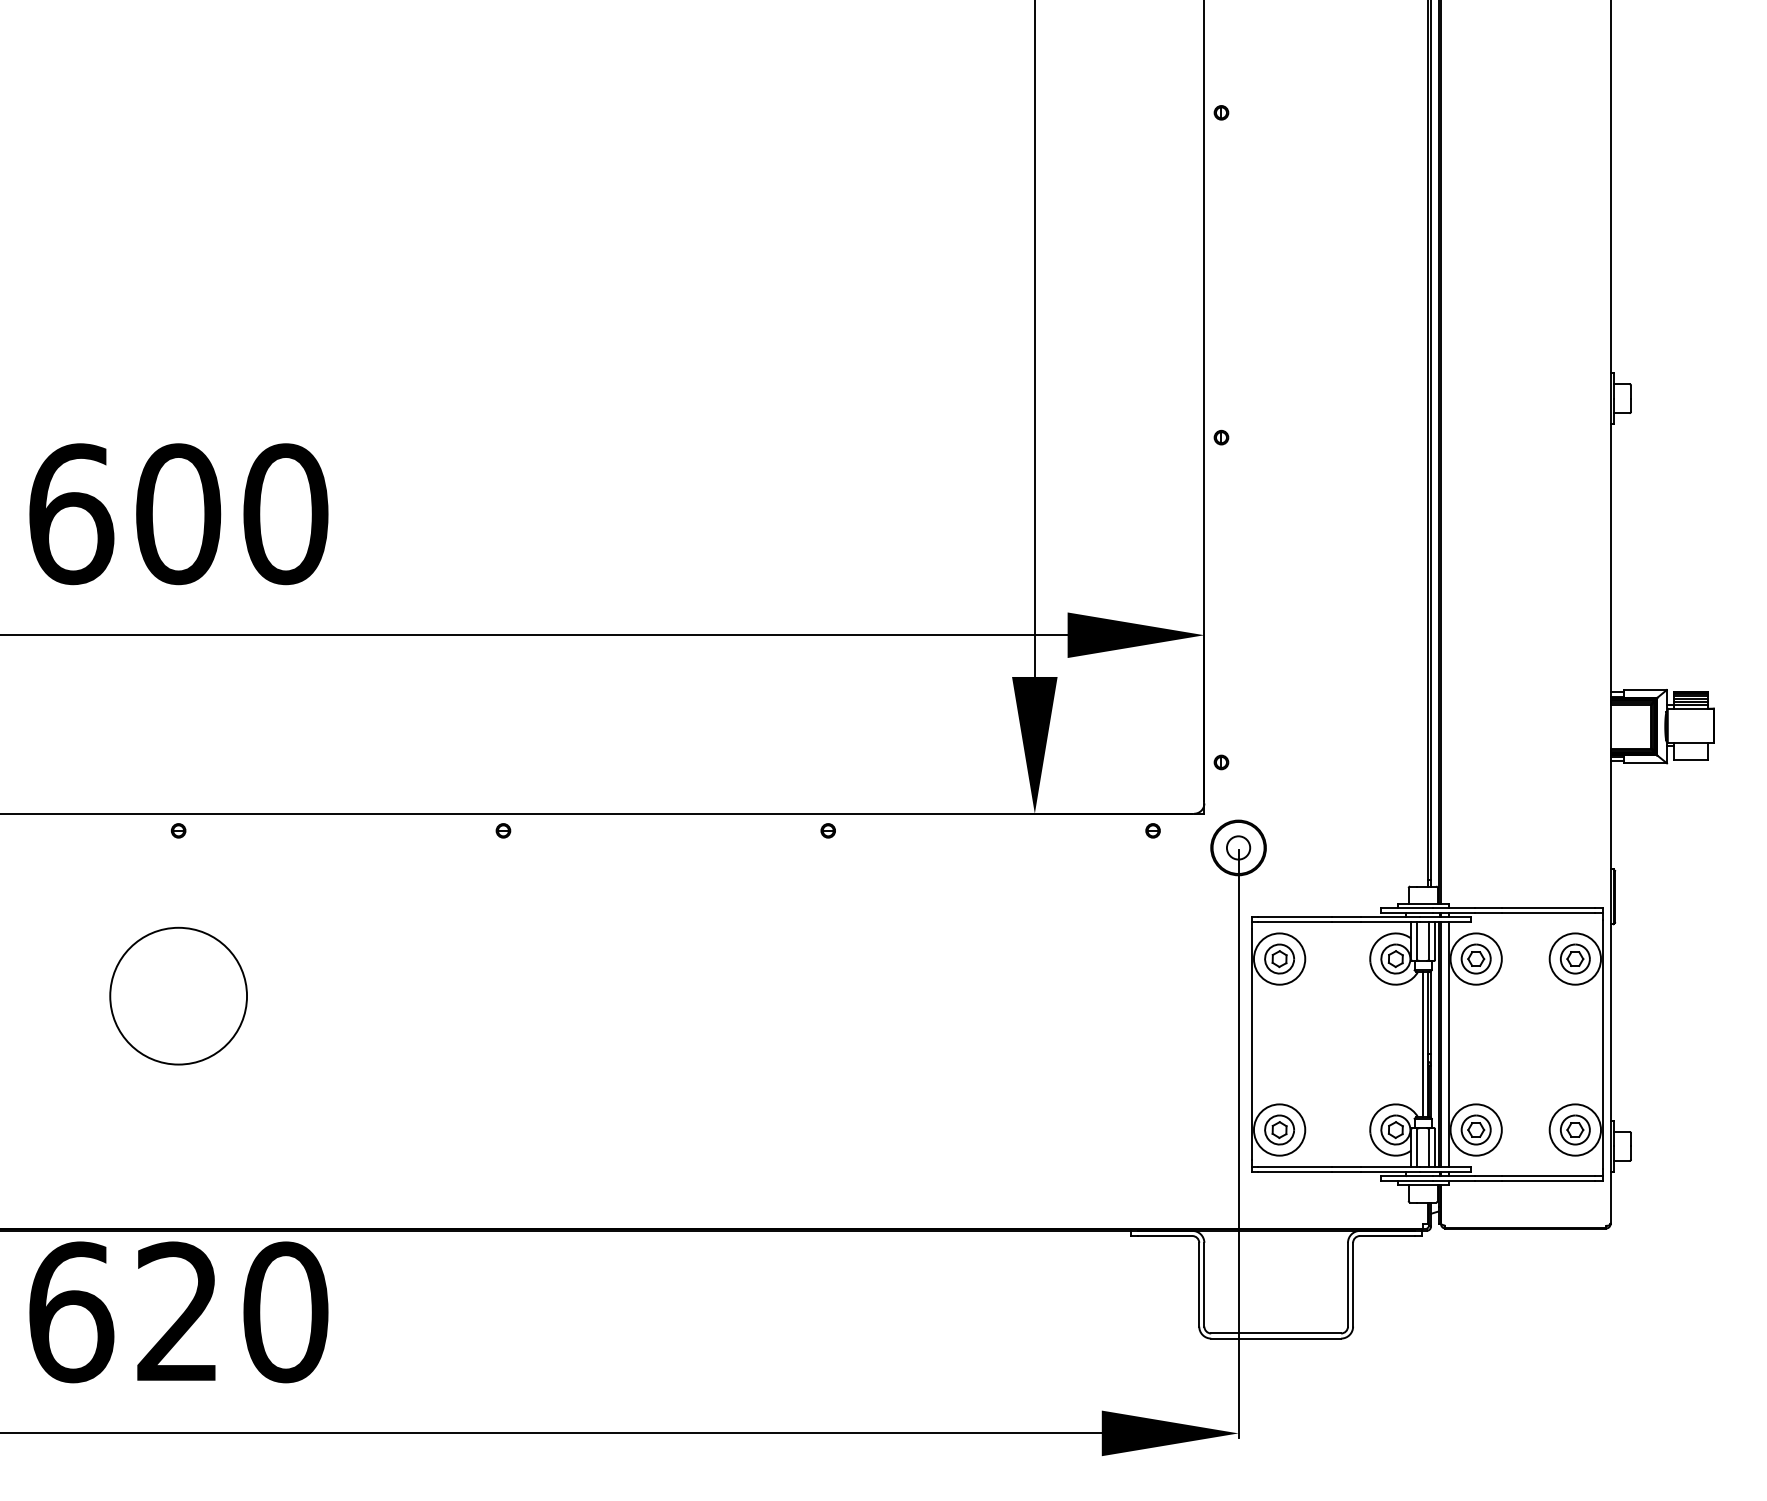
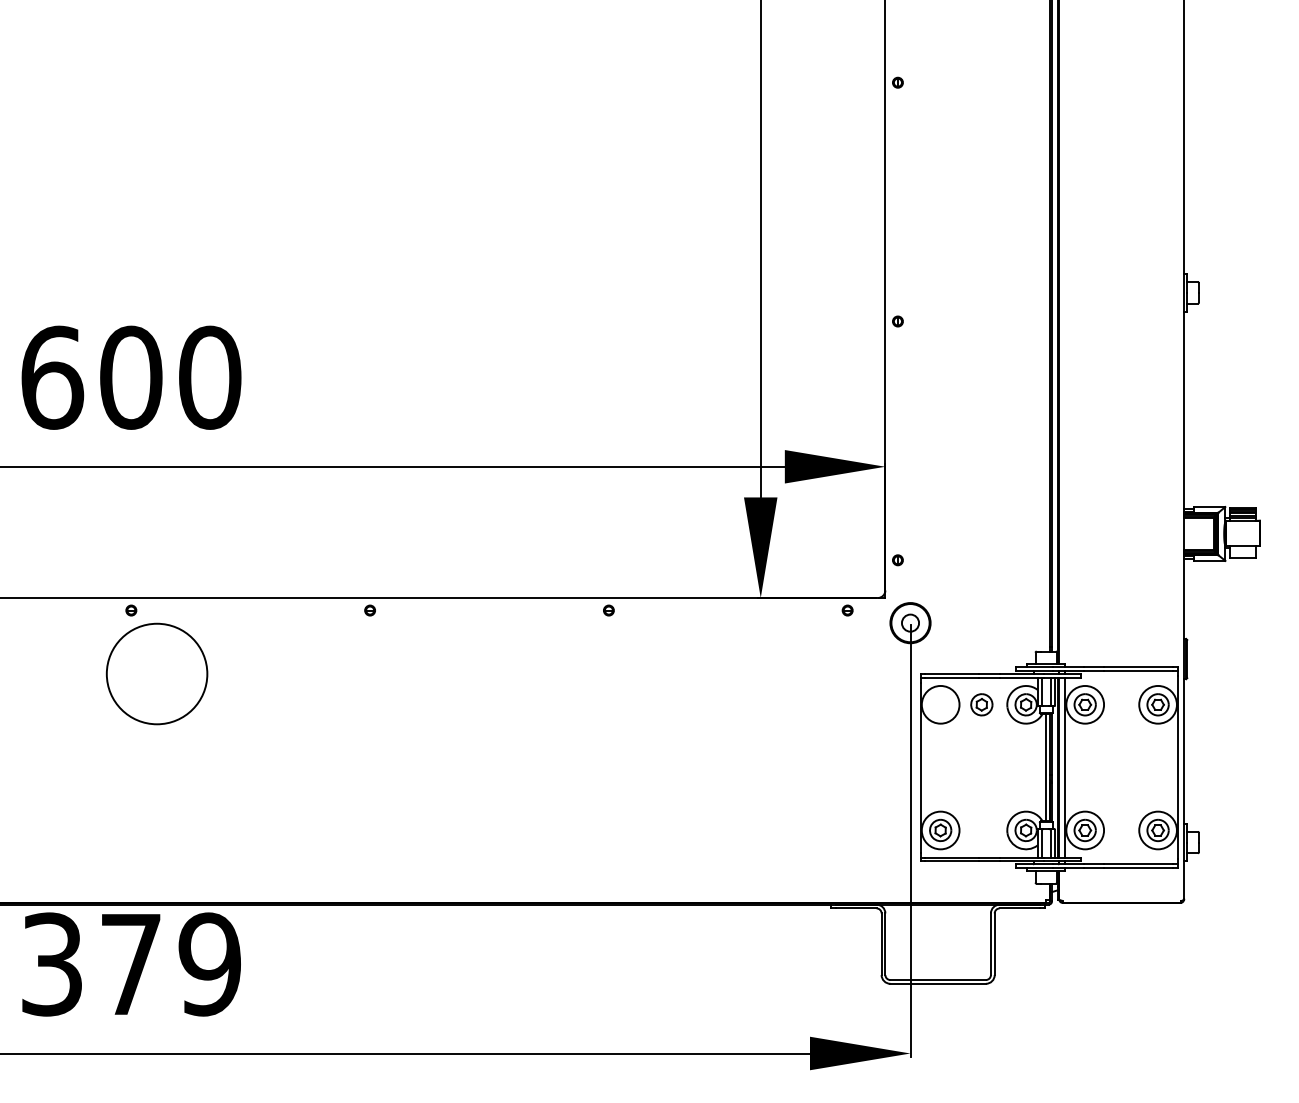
part: (1279, 958) -> (981, 704), moved
circle: (178, 995) -> (156, 673), moved
text: (178, 1312) -> (131, 964), 620 -> 379

